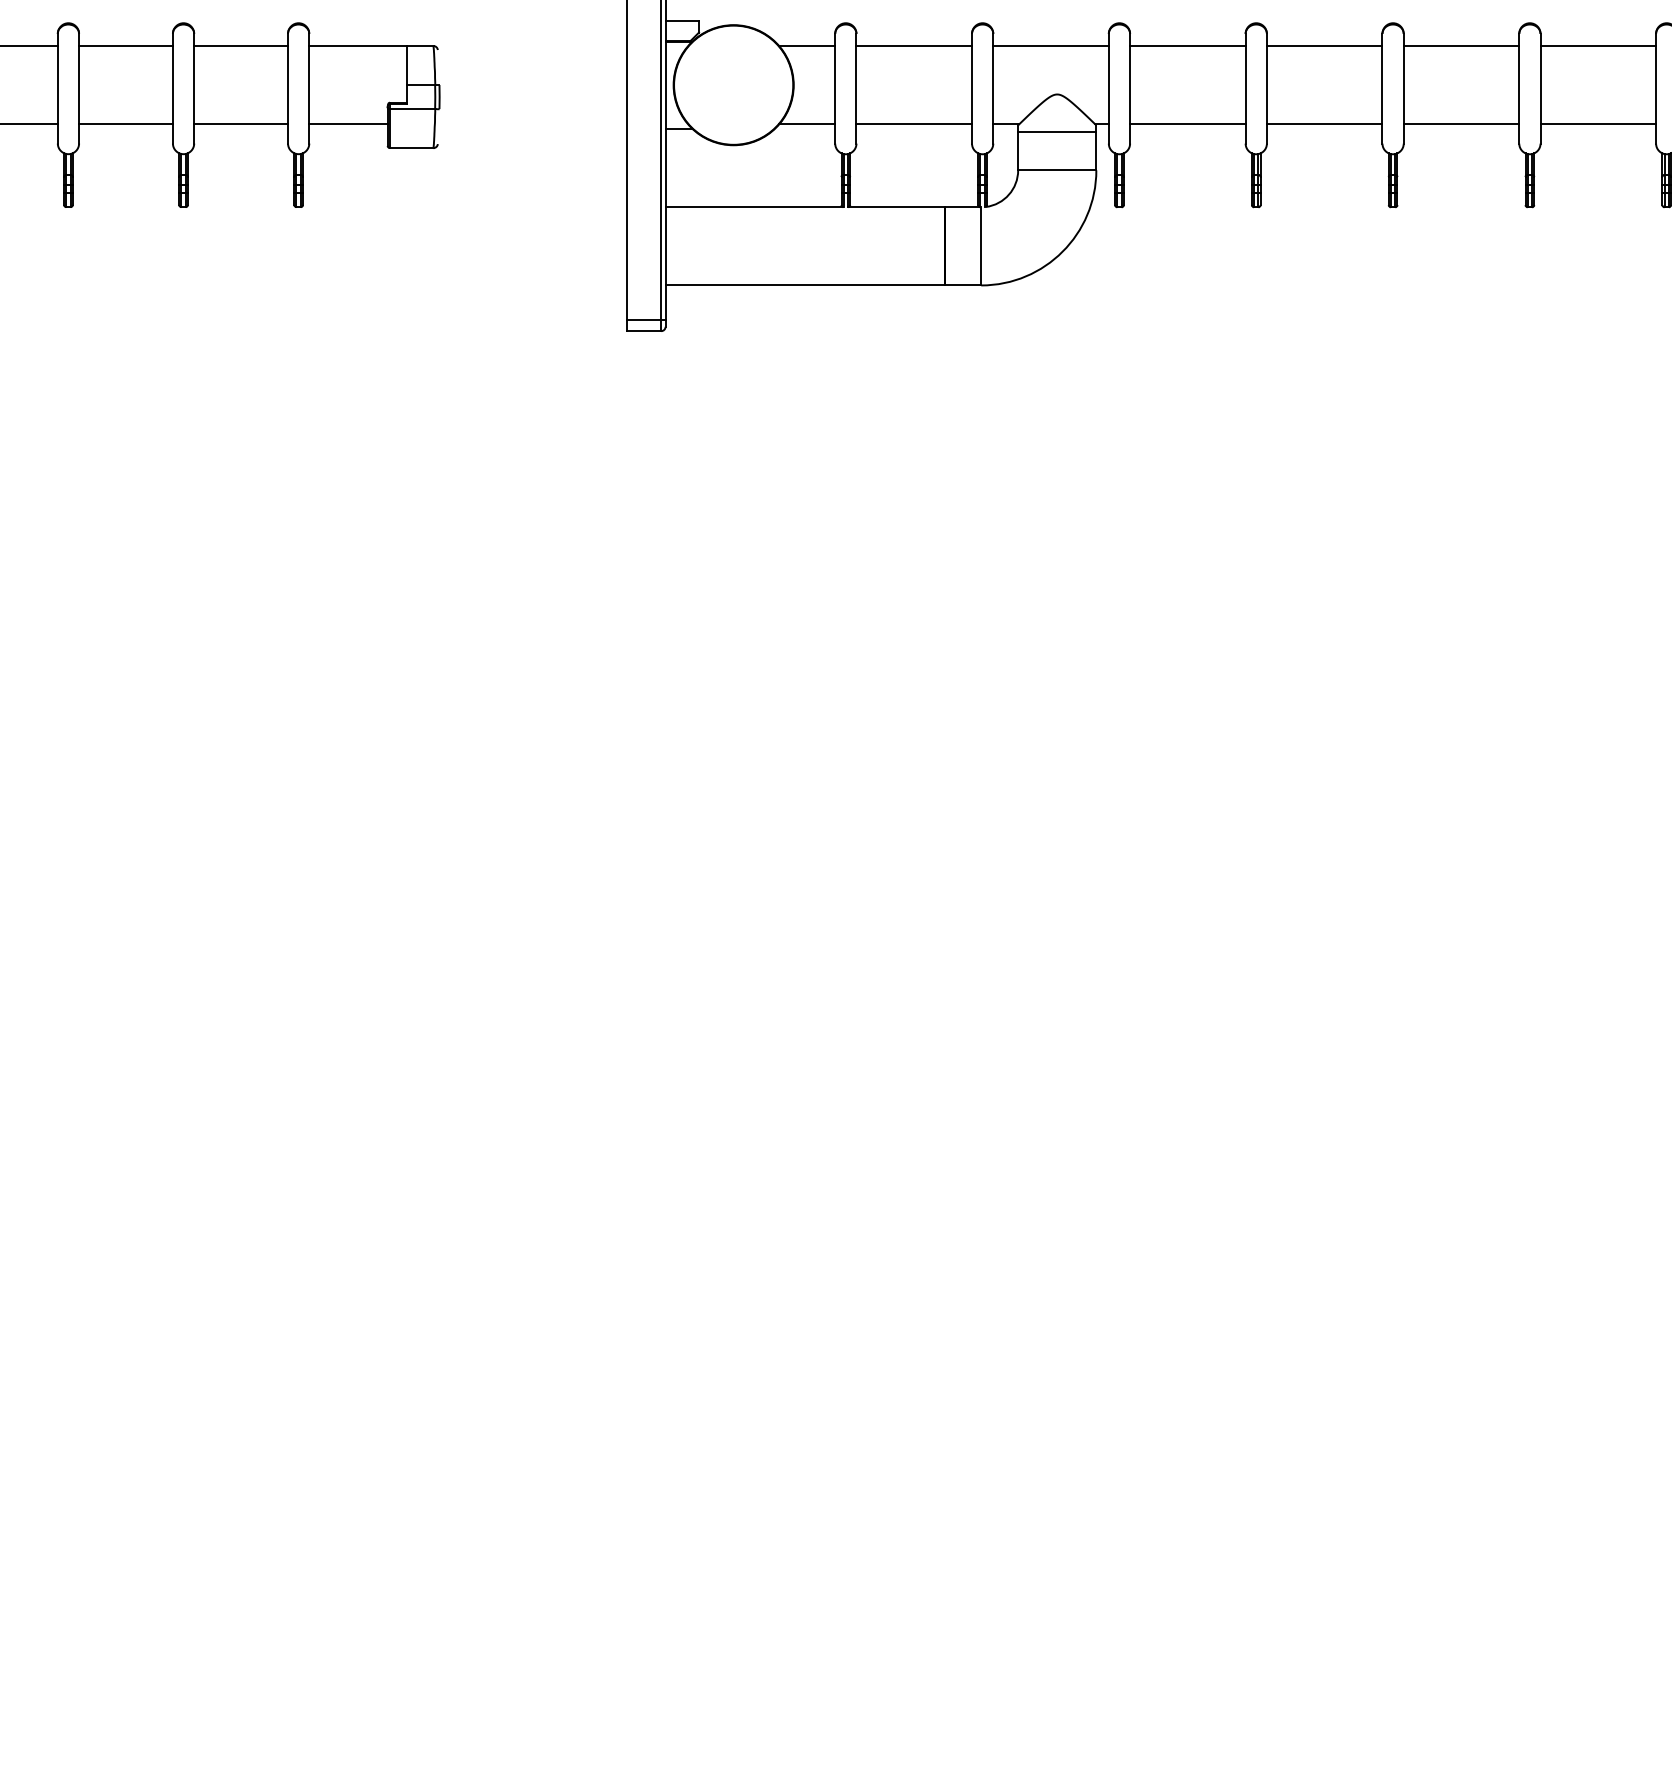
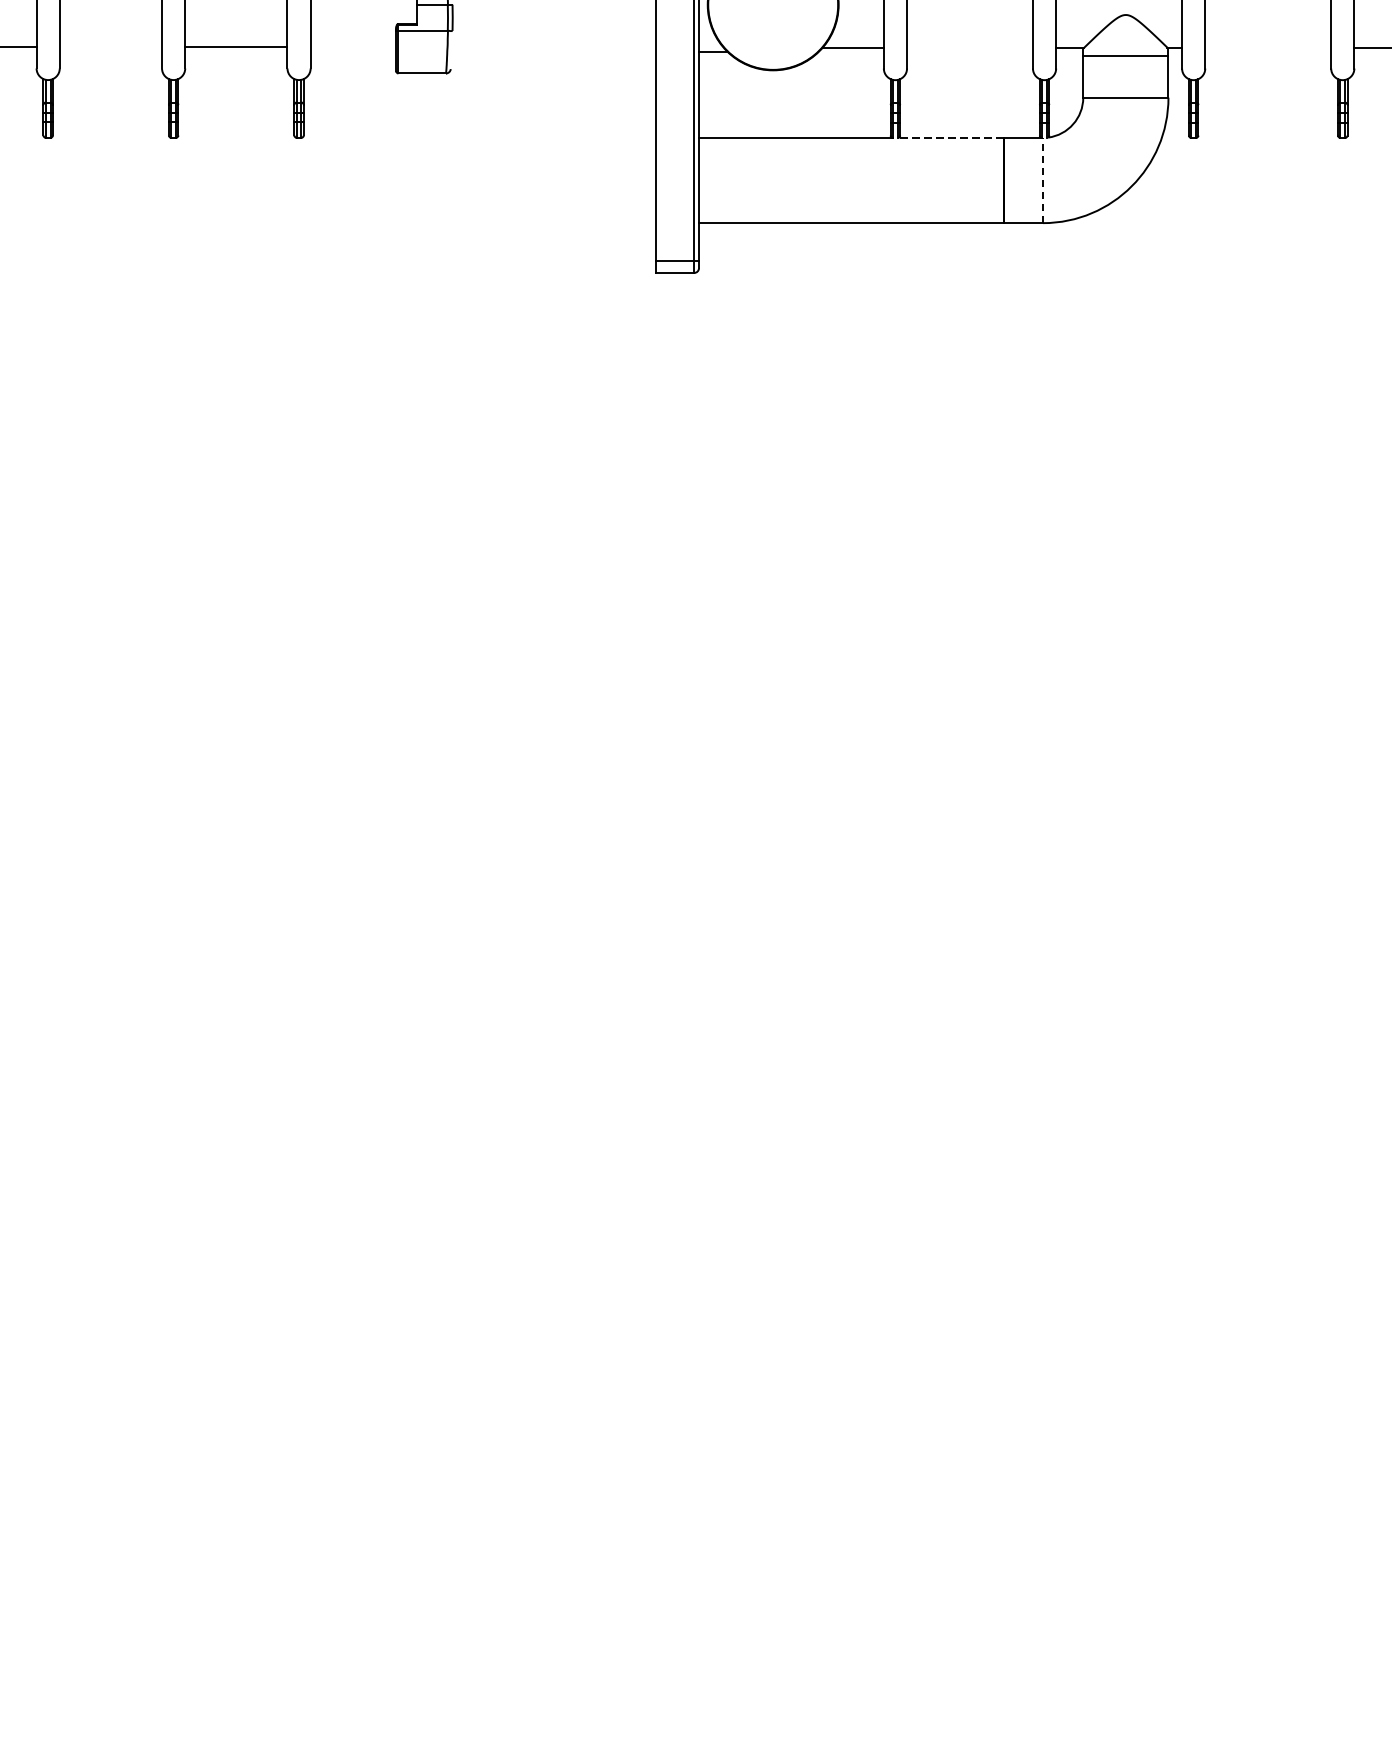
line: (125, 124) -> (110, 47), removed
line: (348, 124) -> (353, 47), removed
line: (914, 124) -> (970, 47), removed
line: (1187, 124) -> (1267, 47), removed
line: (896, 207) -> (950, 138), solid -> dashed
line: (981, 245) -> (1043, 179), solid -> dashed

